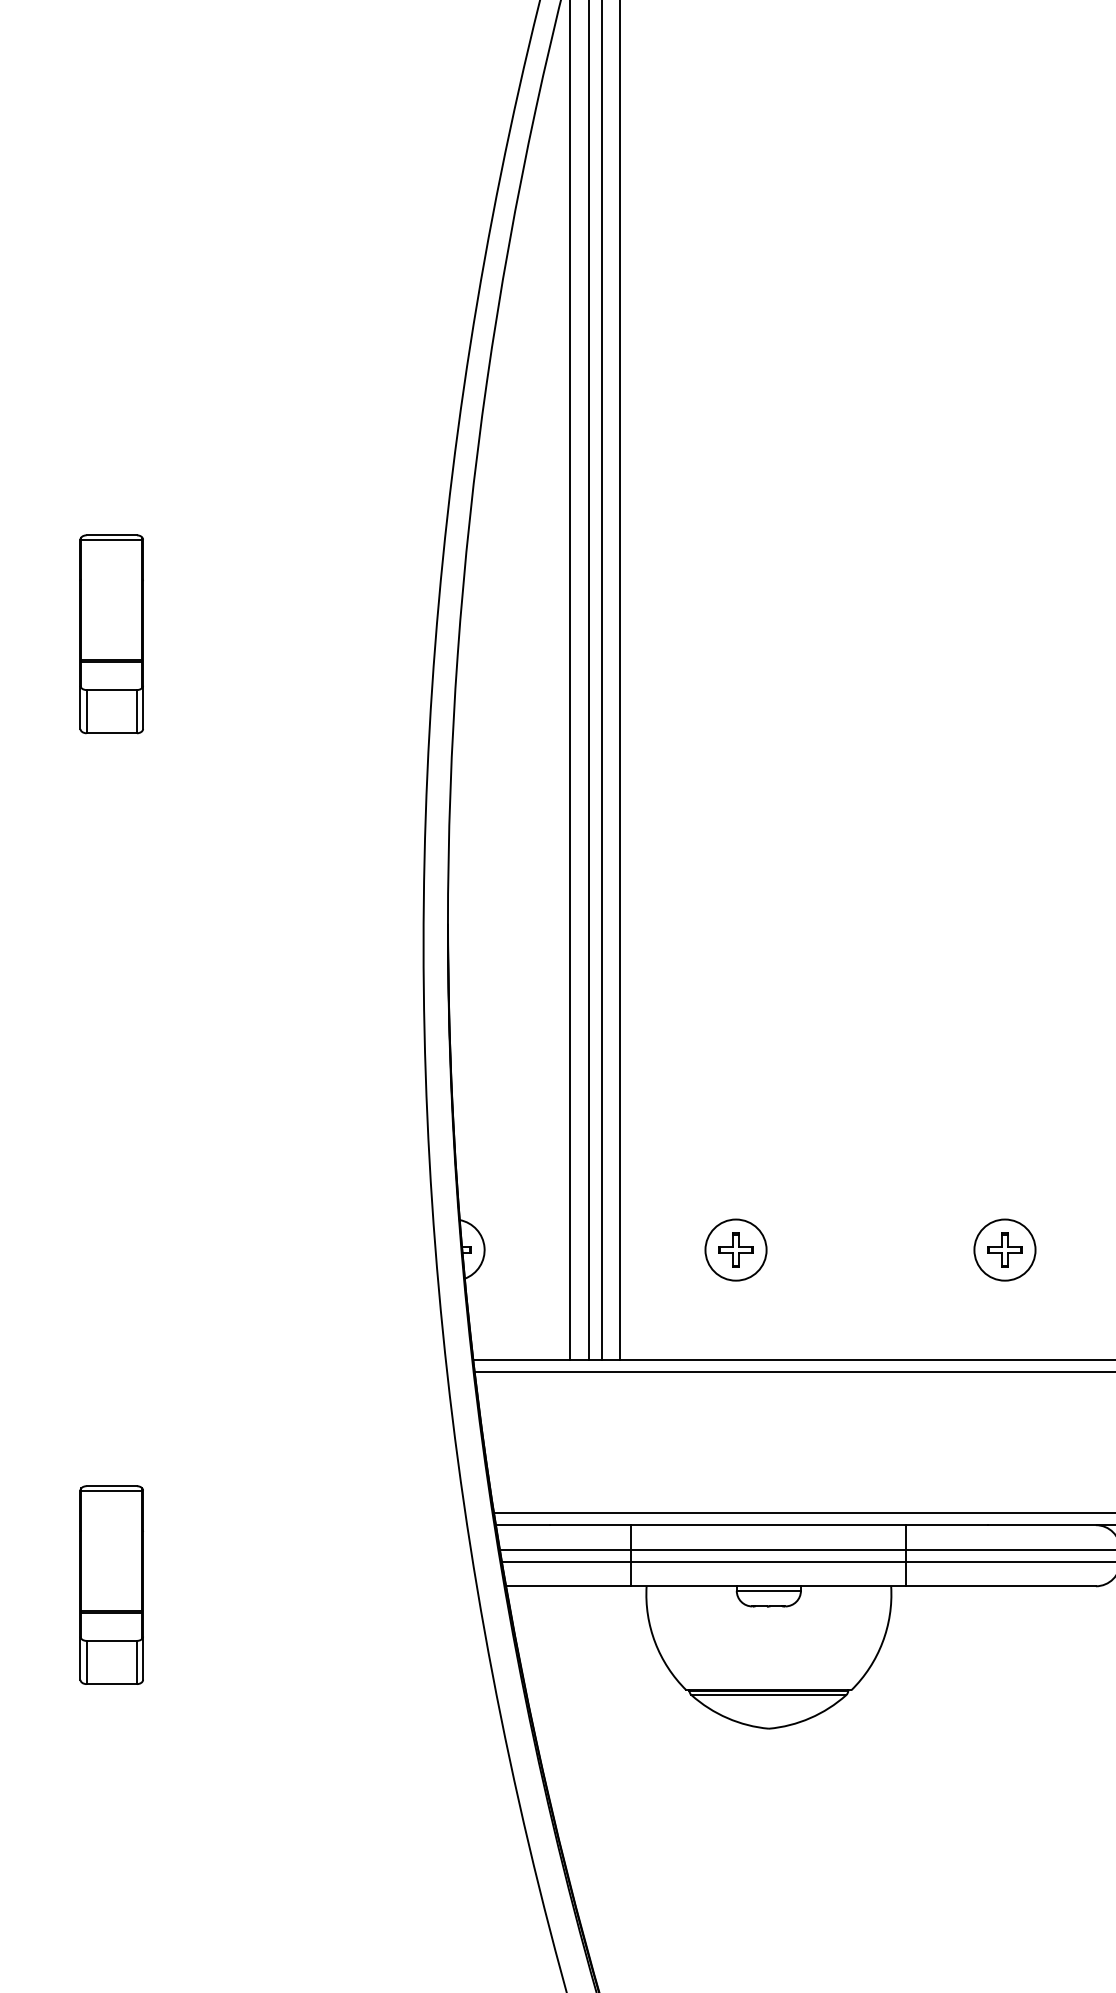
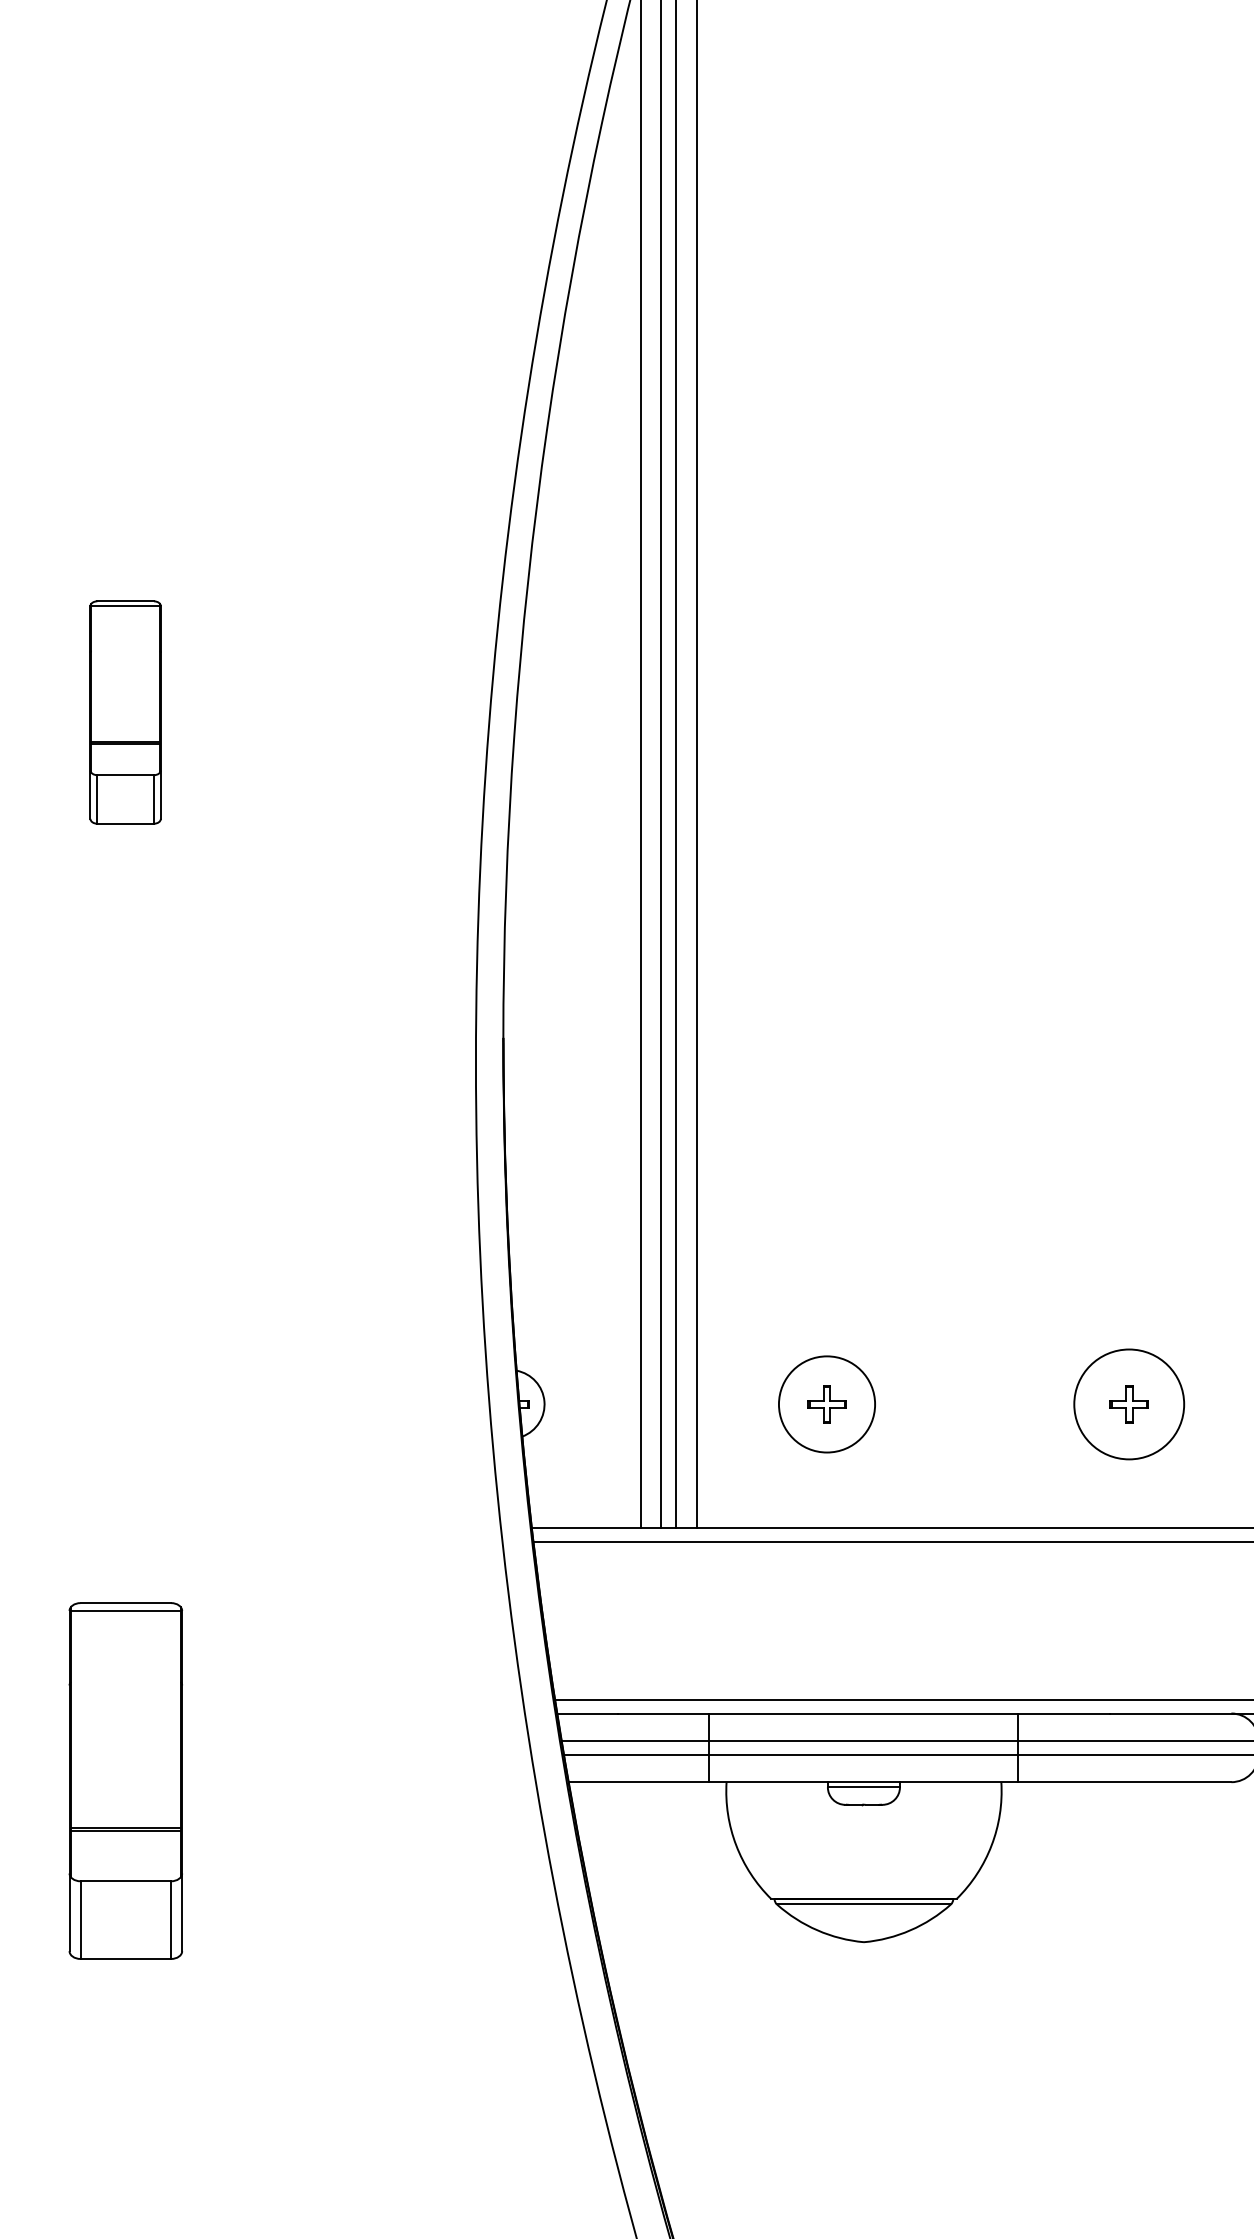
circle: (735, 1249) -> (826, 1403), size x1.4
circle: (1004, 1249) -> (1128, 1403), size x1.6
part: (111, 1584) -> (125, 1780), size x1.6

